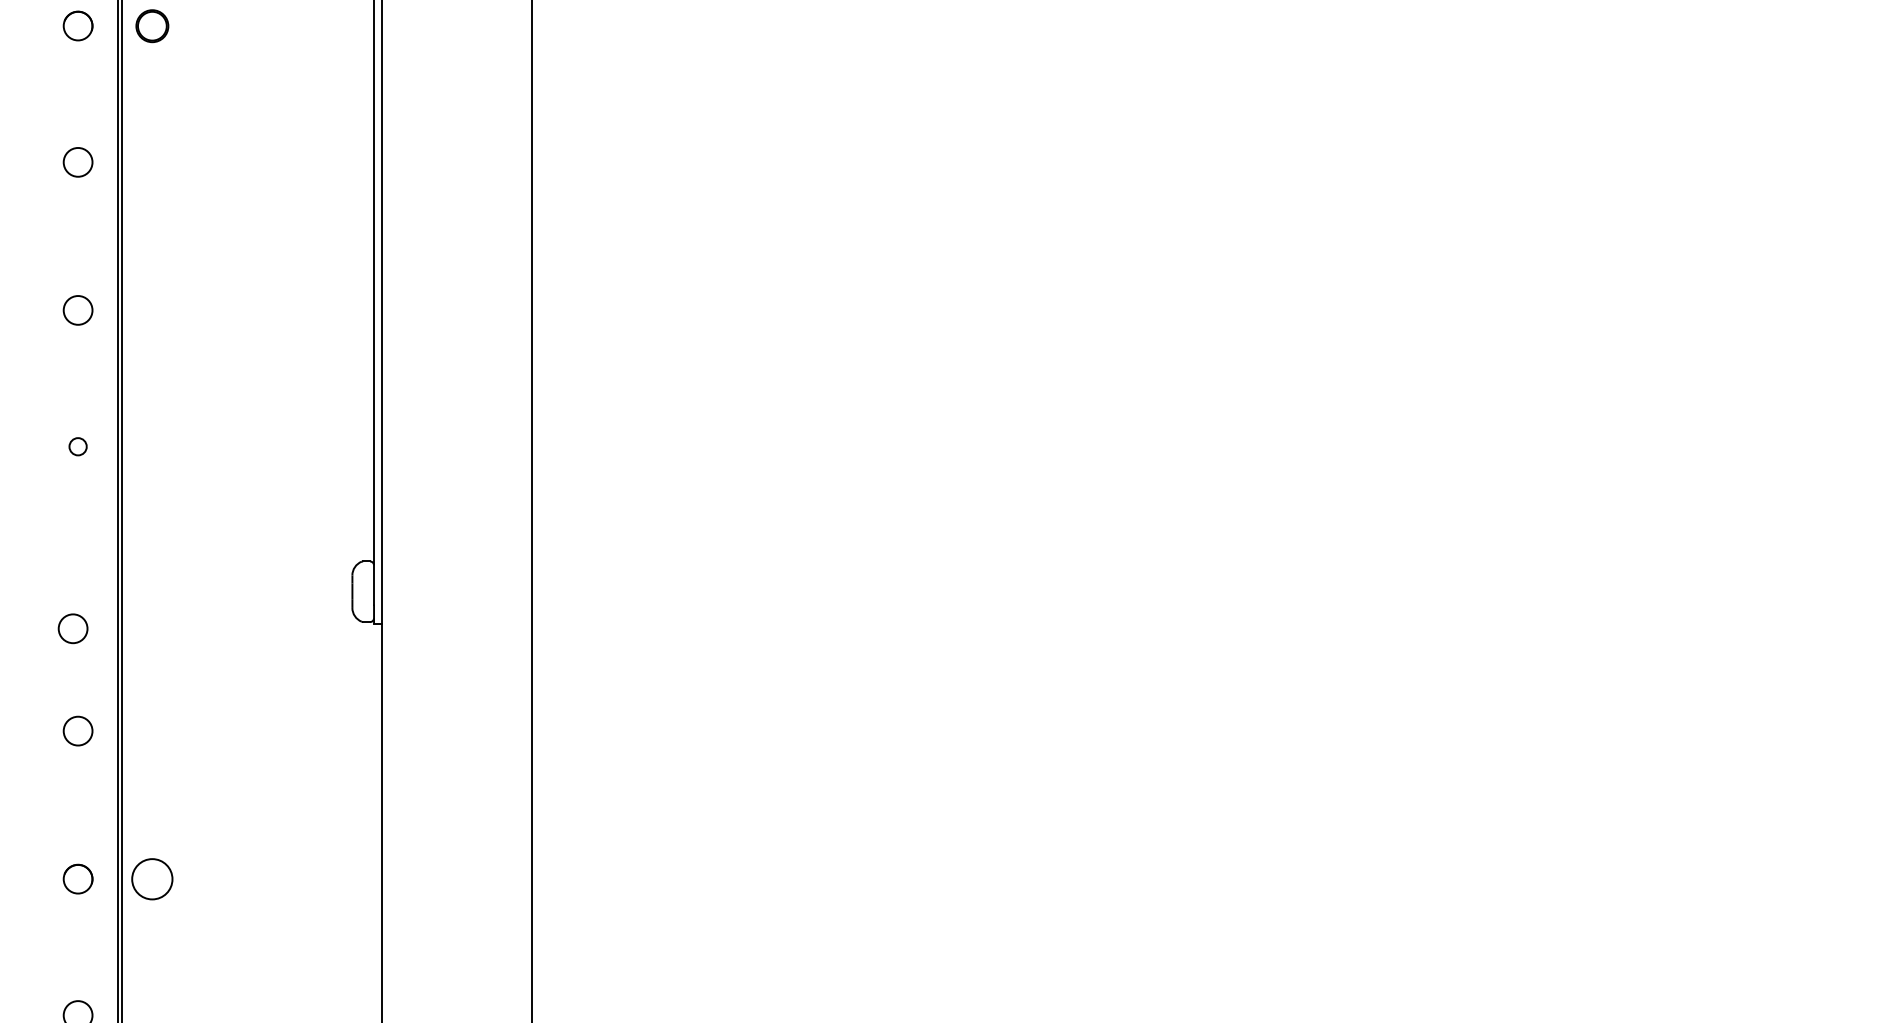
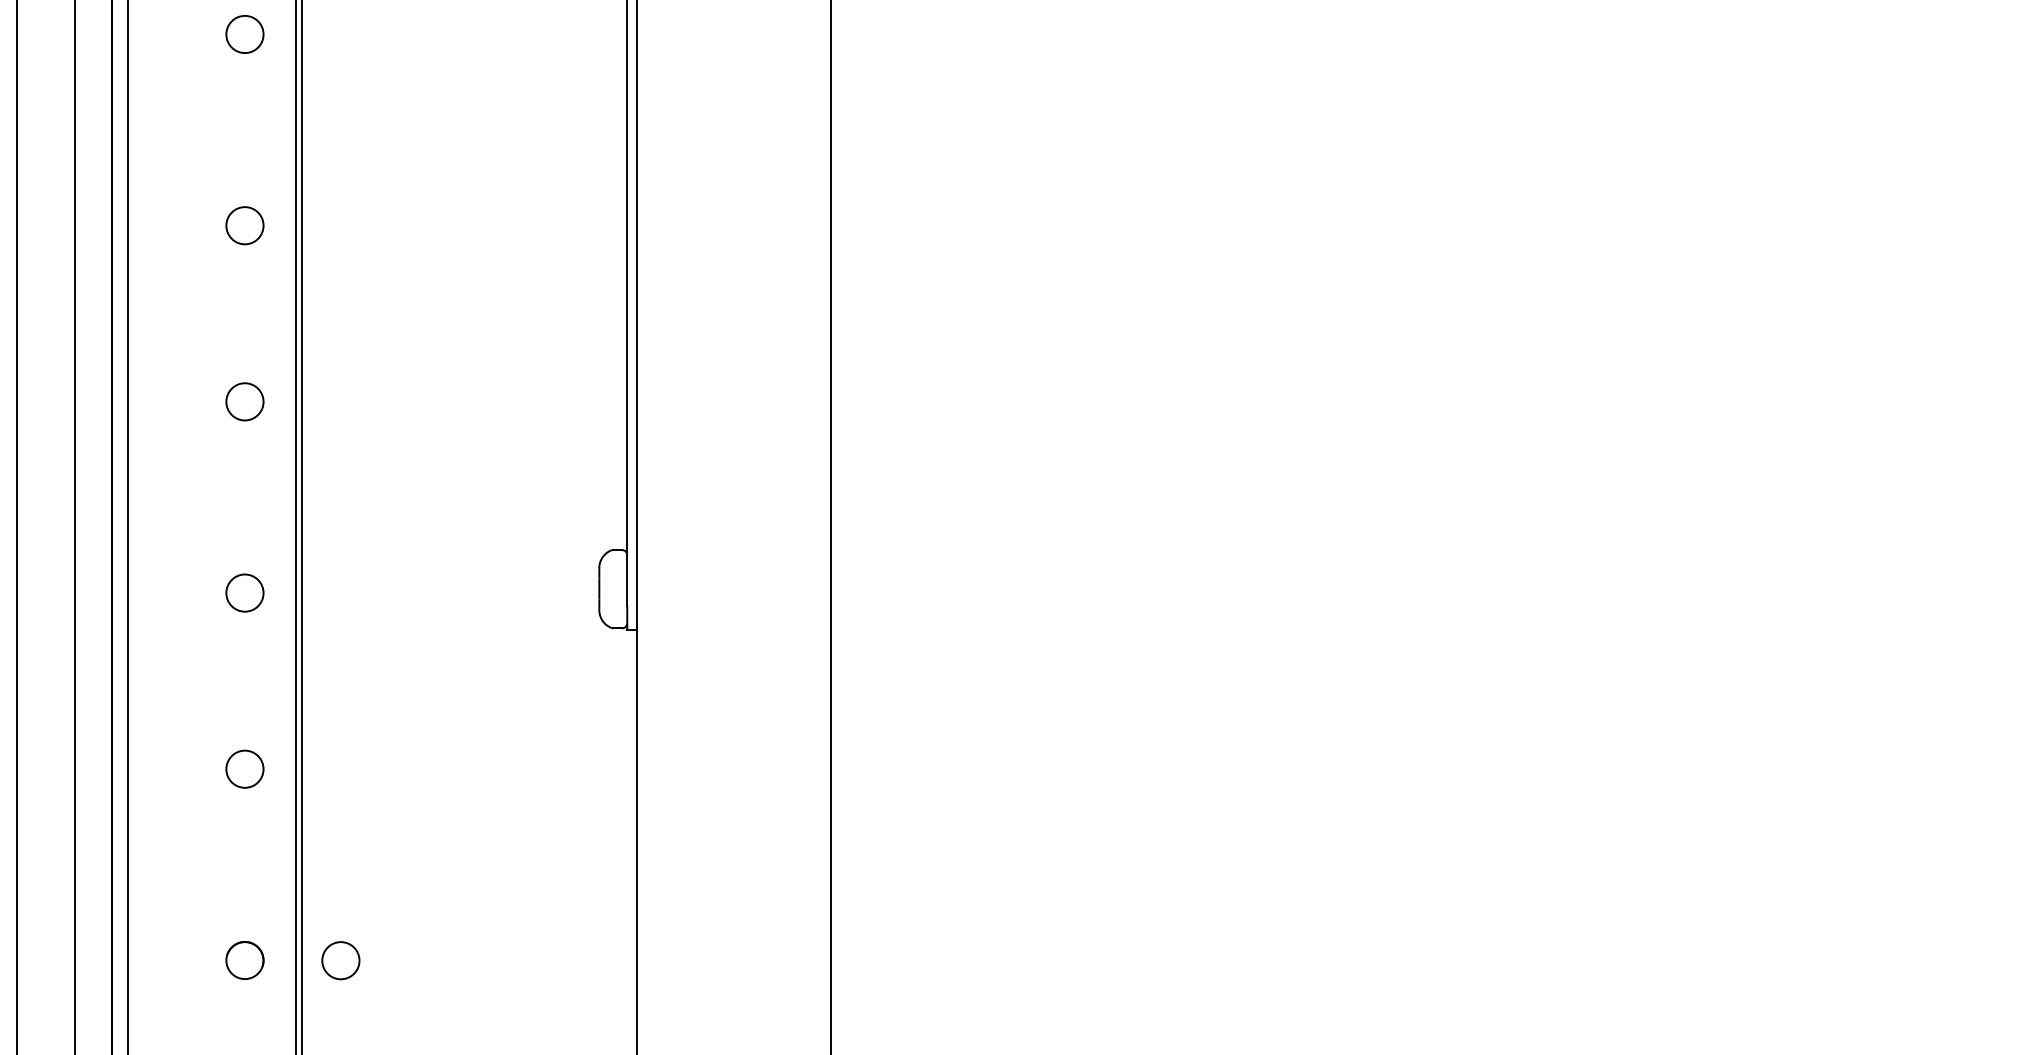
circle: (77, 446) -> (244, 401), size x1.67
circle: (72, 628) -> (244, 592), moved
circle: (152, 879) -> (341, 960), size x0.71

